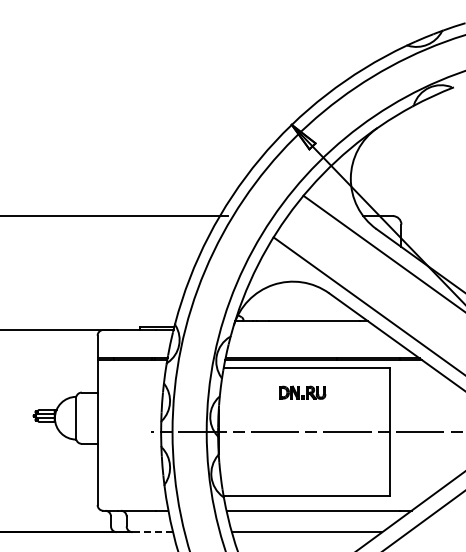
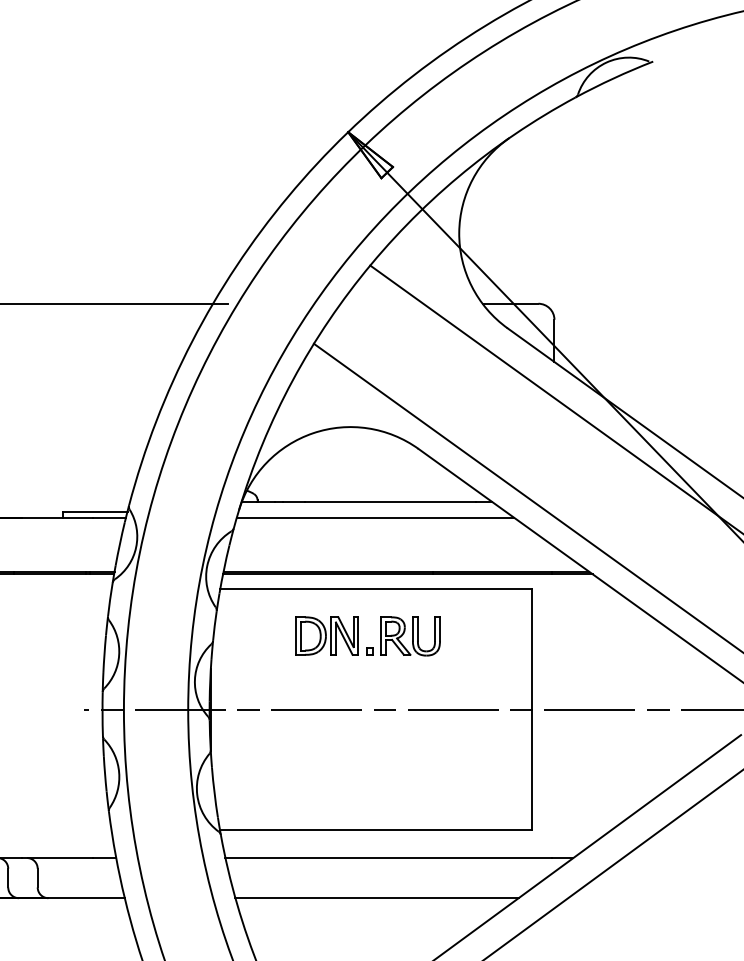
line: (306, 329) -> (375, 517), added
part: (302, 392) -> (368, 635), size x1.67
line: (152, 532) -> (86, 898), dashed -> solid

